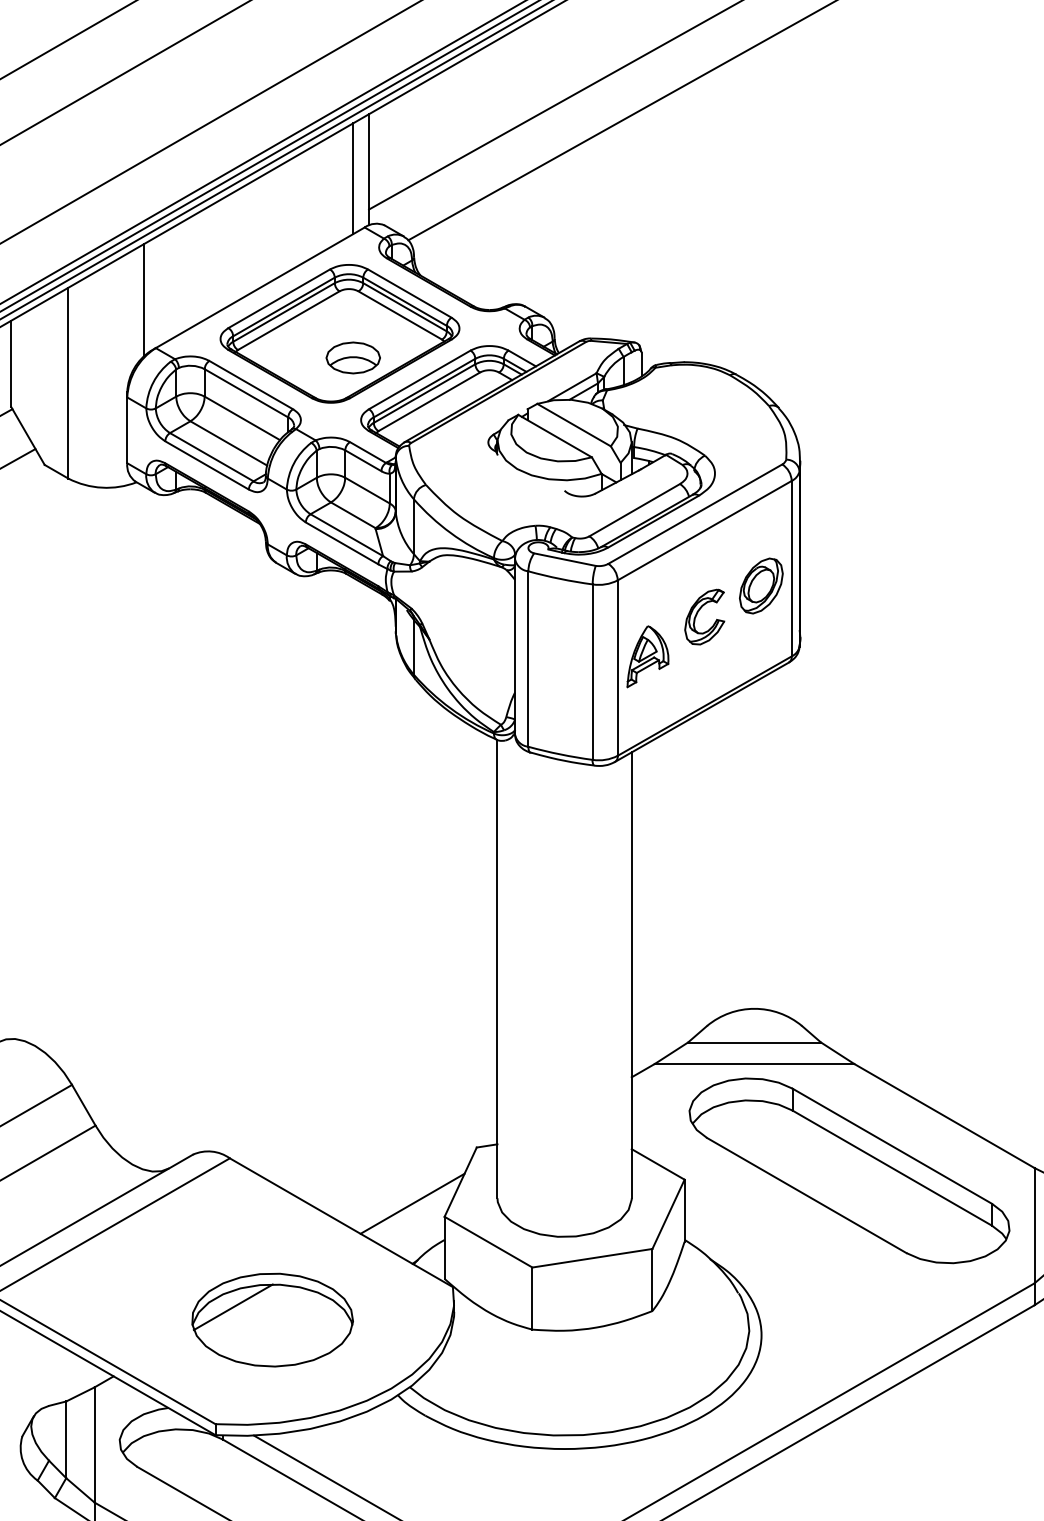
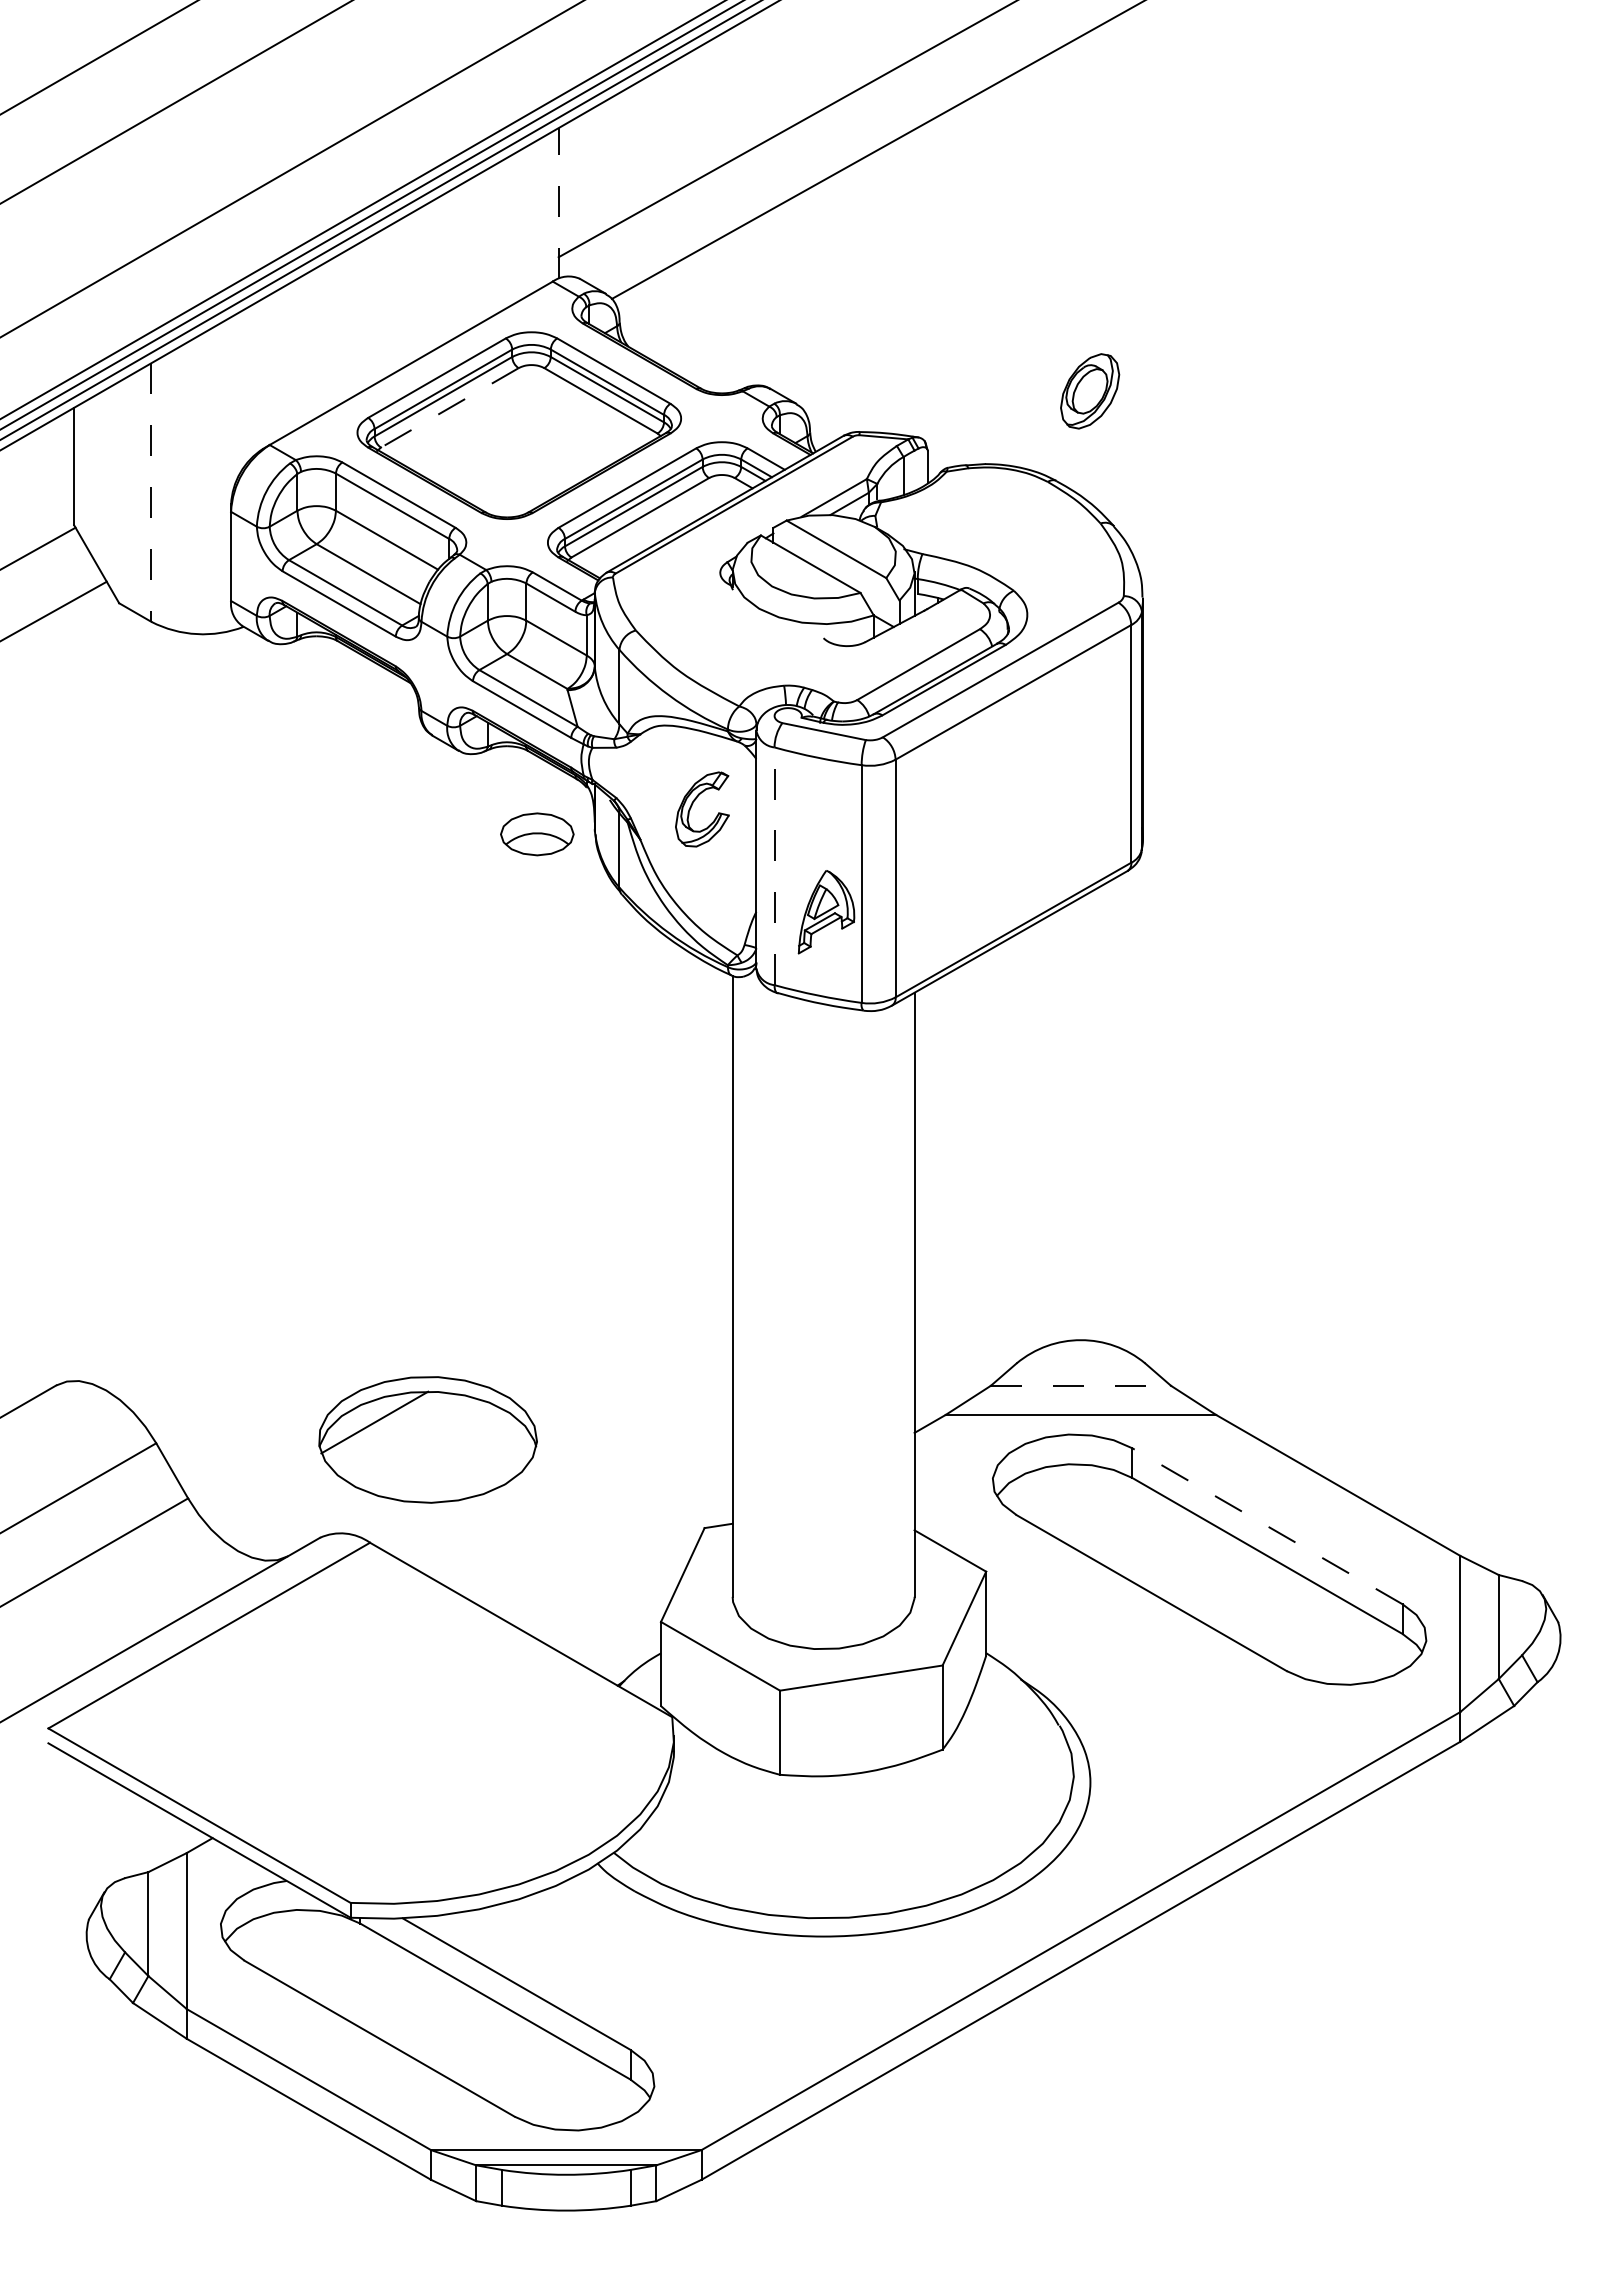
line: (368, 169) -> (558, 202), solid -> dashed
line: (353, 178) -> (537, 215), removed
line: (144, 299) -> (254, 379), removed
line: (288, 321) -> (449, 408), solid -> dashed
part: (353, 358) -> (537, 834), moved
line: (68, 383) -> (151, 493), solid -> dashed
part: (761, 586) -> (1090, 391), moved
part: (697, 614) -> (692, 806), moved
part: (647, 656) -> (826, 912), moved
line: (528, 659) -> (774, 866), solid -> dashed
line: (754, 1042) -> (1081, 1385), solid -> dashed
line: (892, 1146) -> (1267, 1526), solid -> dashed
line: (412, 1203) -> (617, 1604), removed
part: (272, 1319) -> (427, 1439), moved

